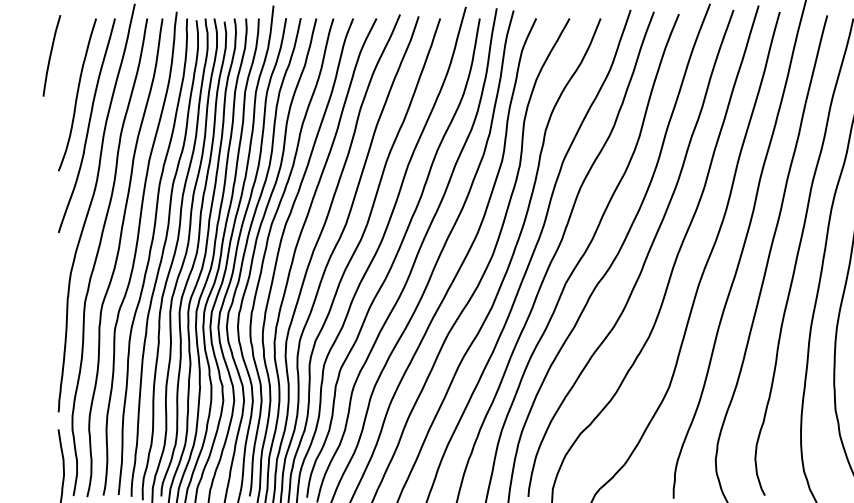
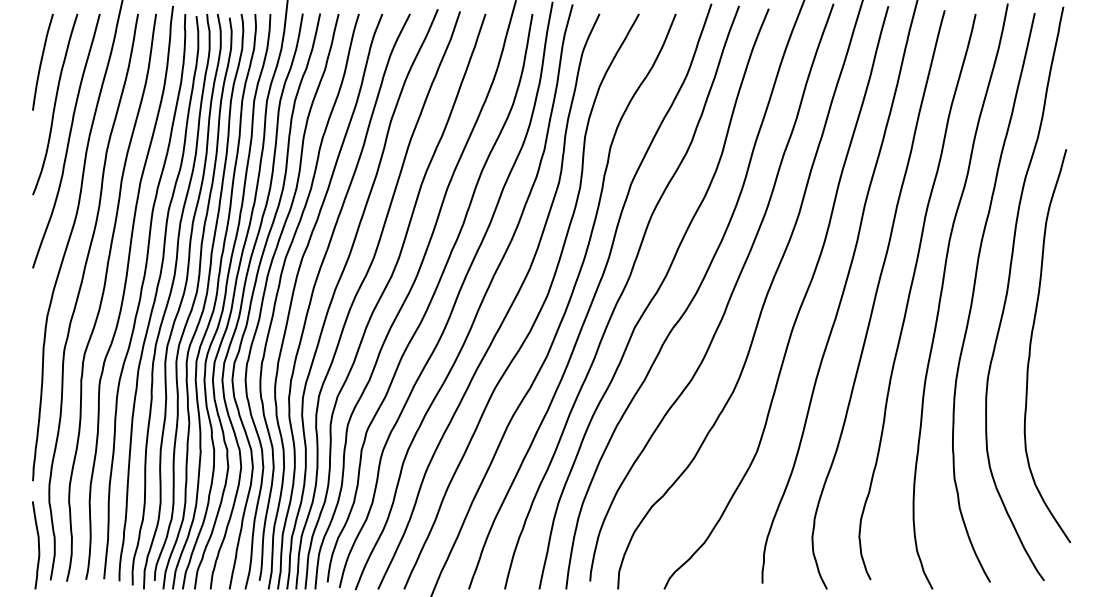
curve: (51, 55) -> (42, 61), moved

